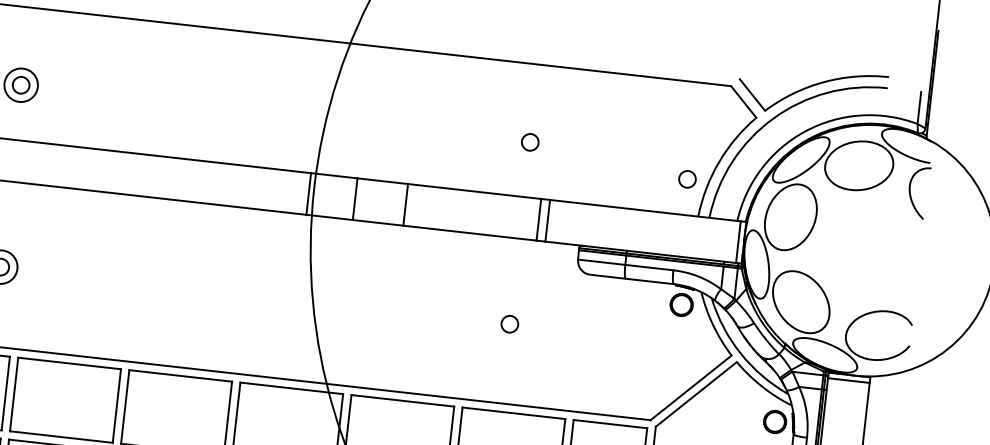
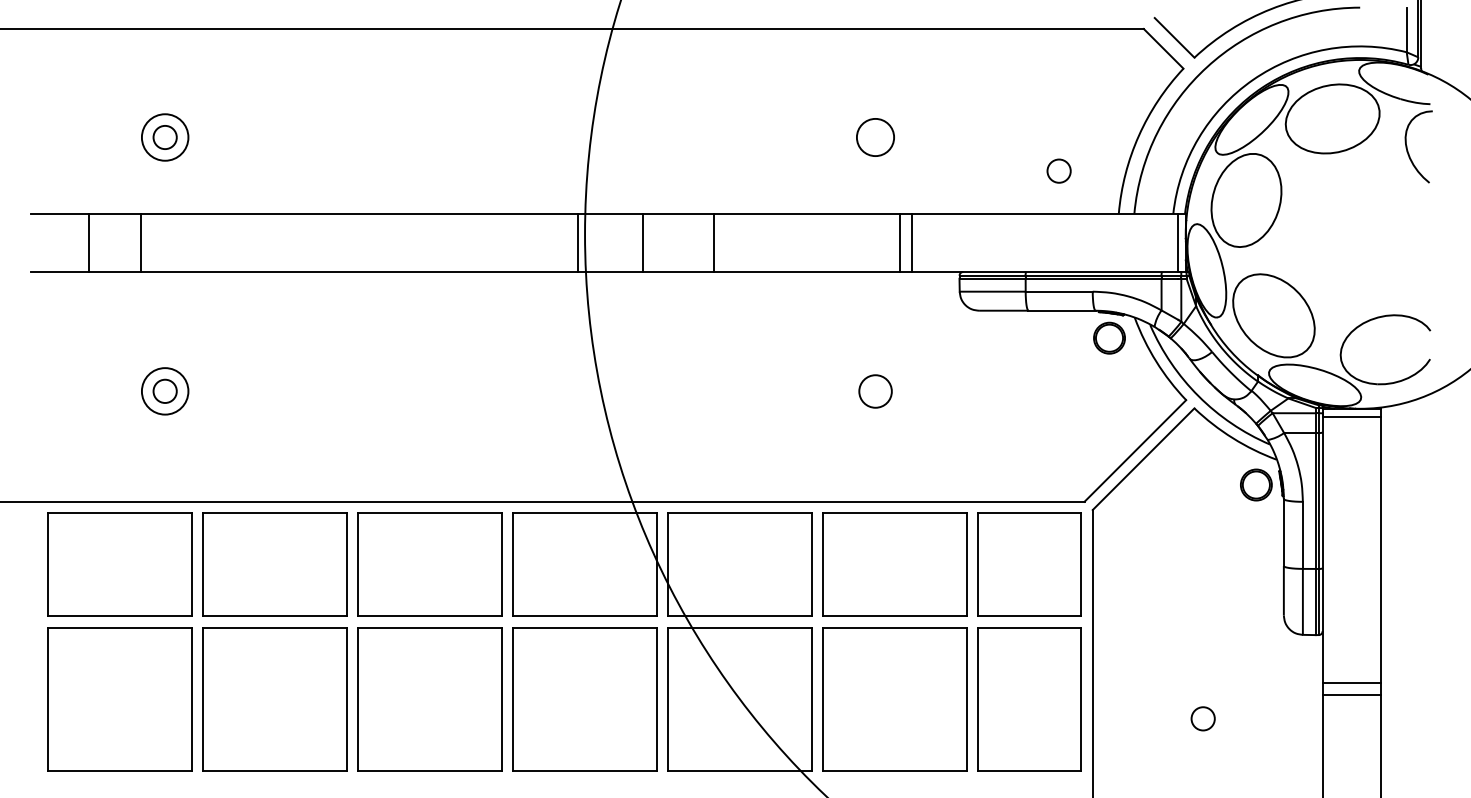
circle: (530, 142) -> (875, 137), size x1.6
circle: (687, 178) -> (1058, 170), moved
circle: (509, 323) -> (875, 390), size x1.4

